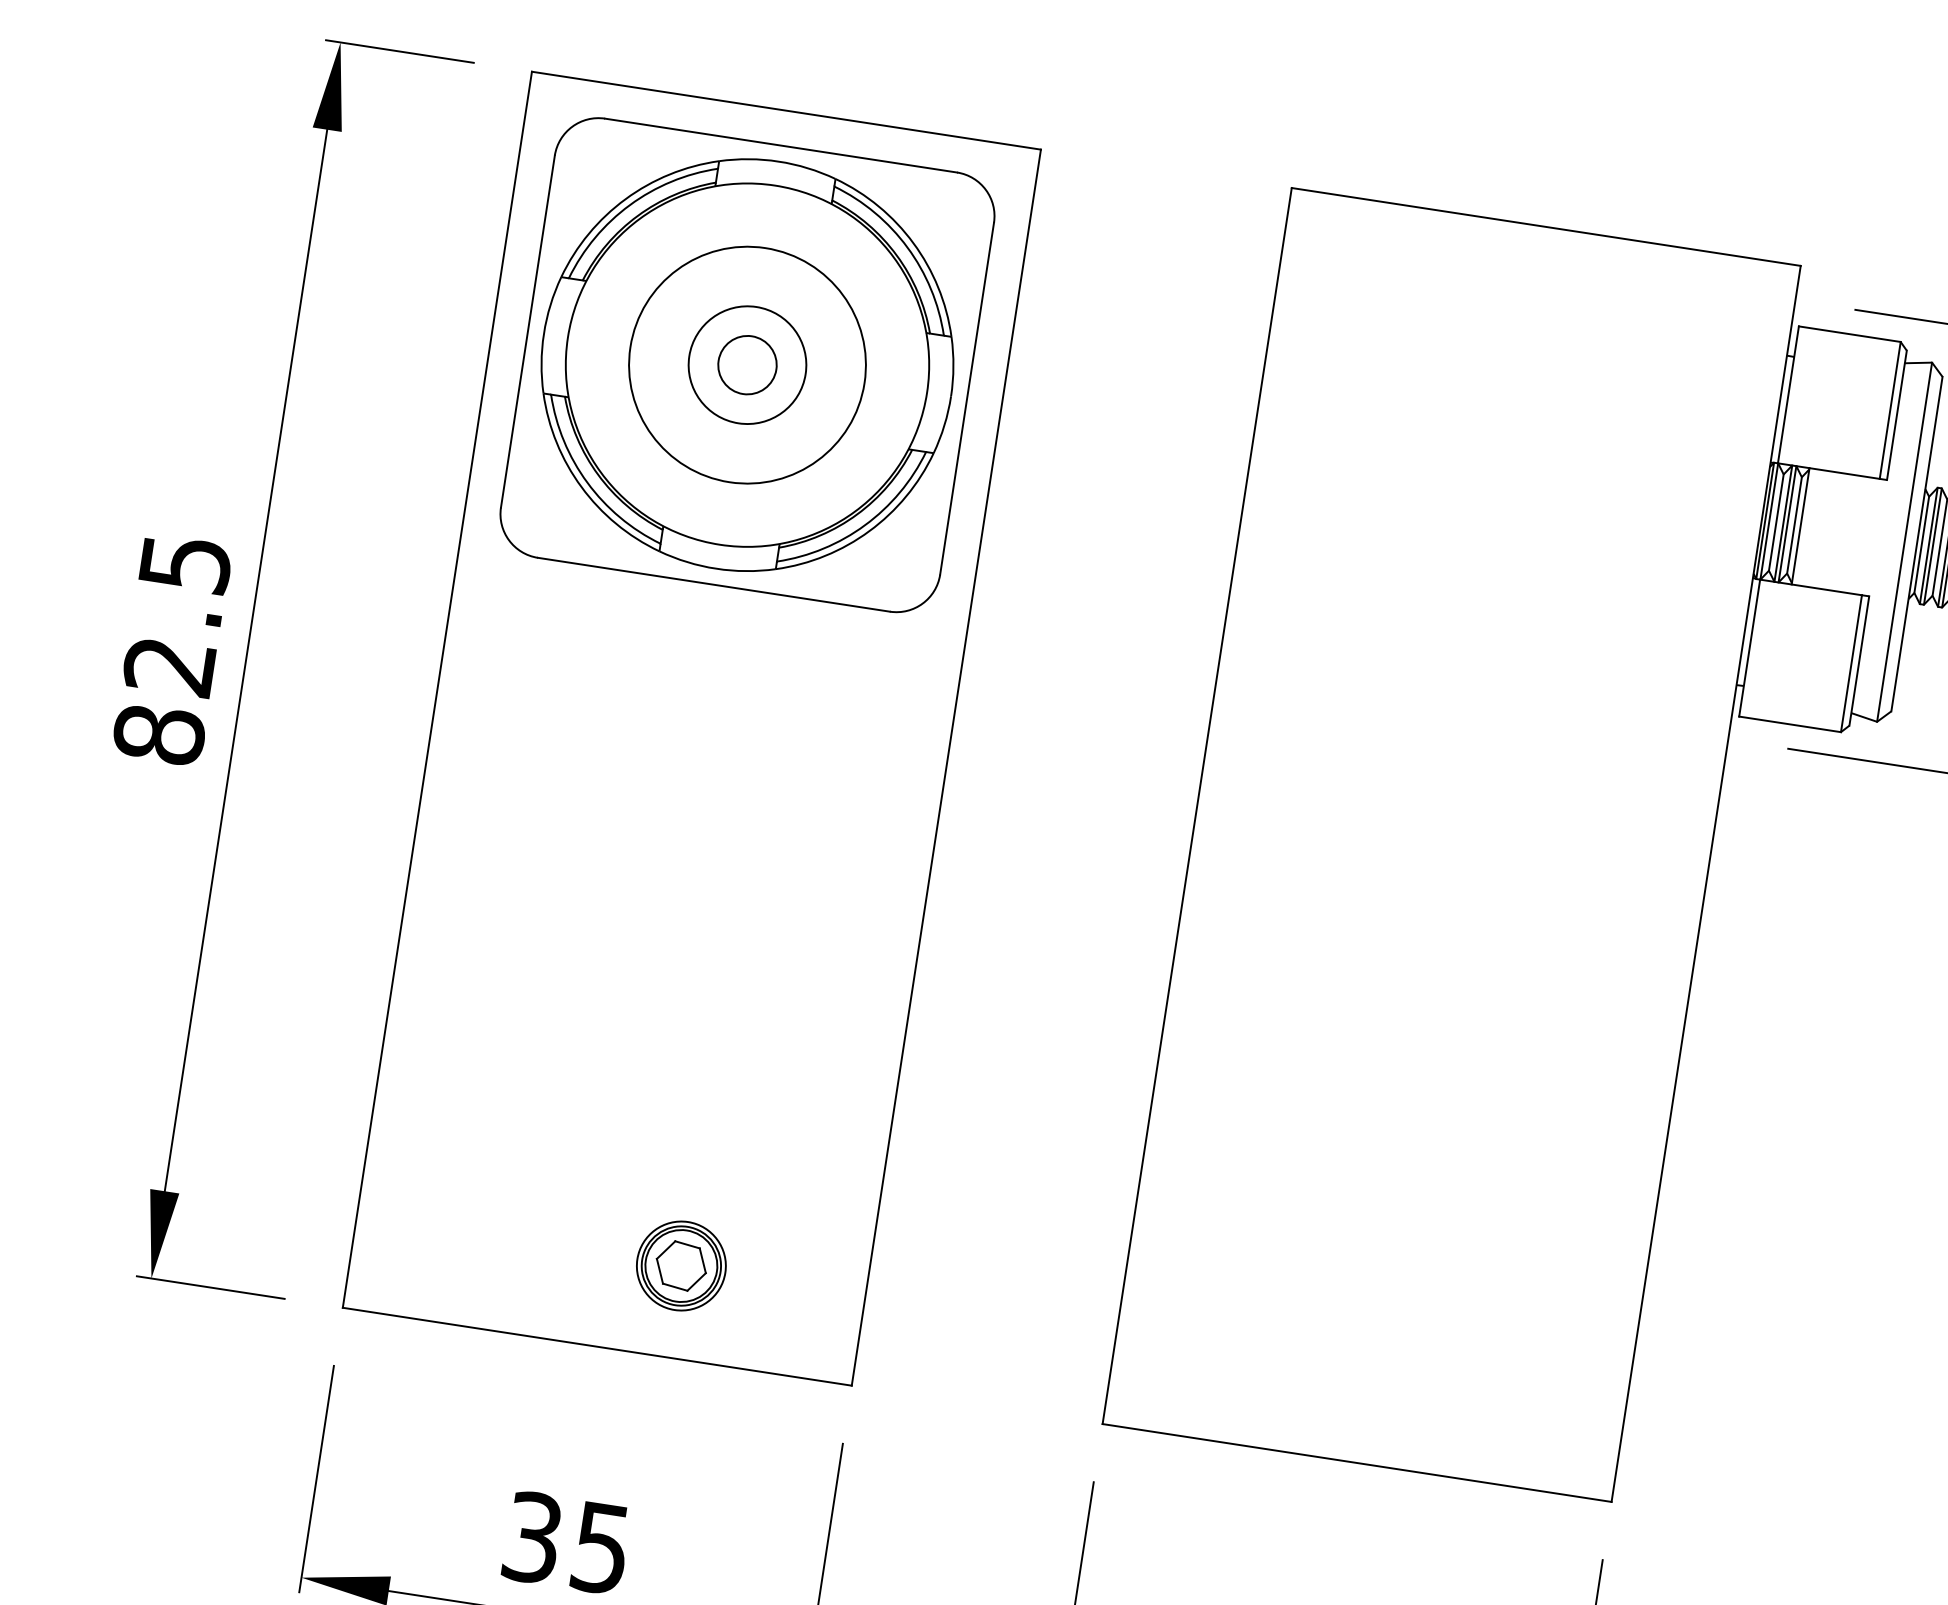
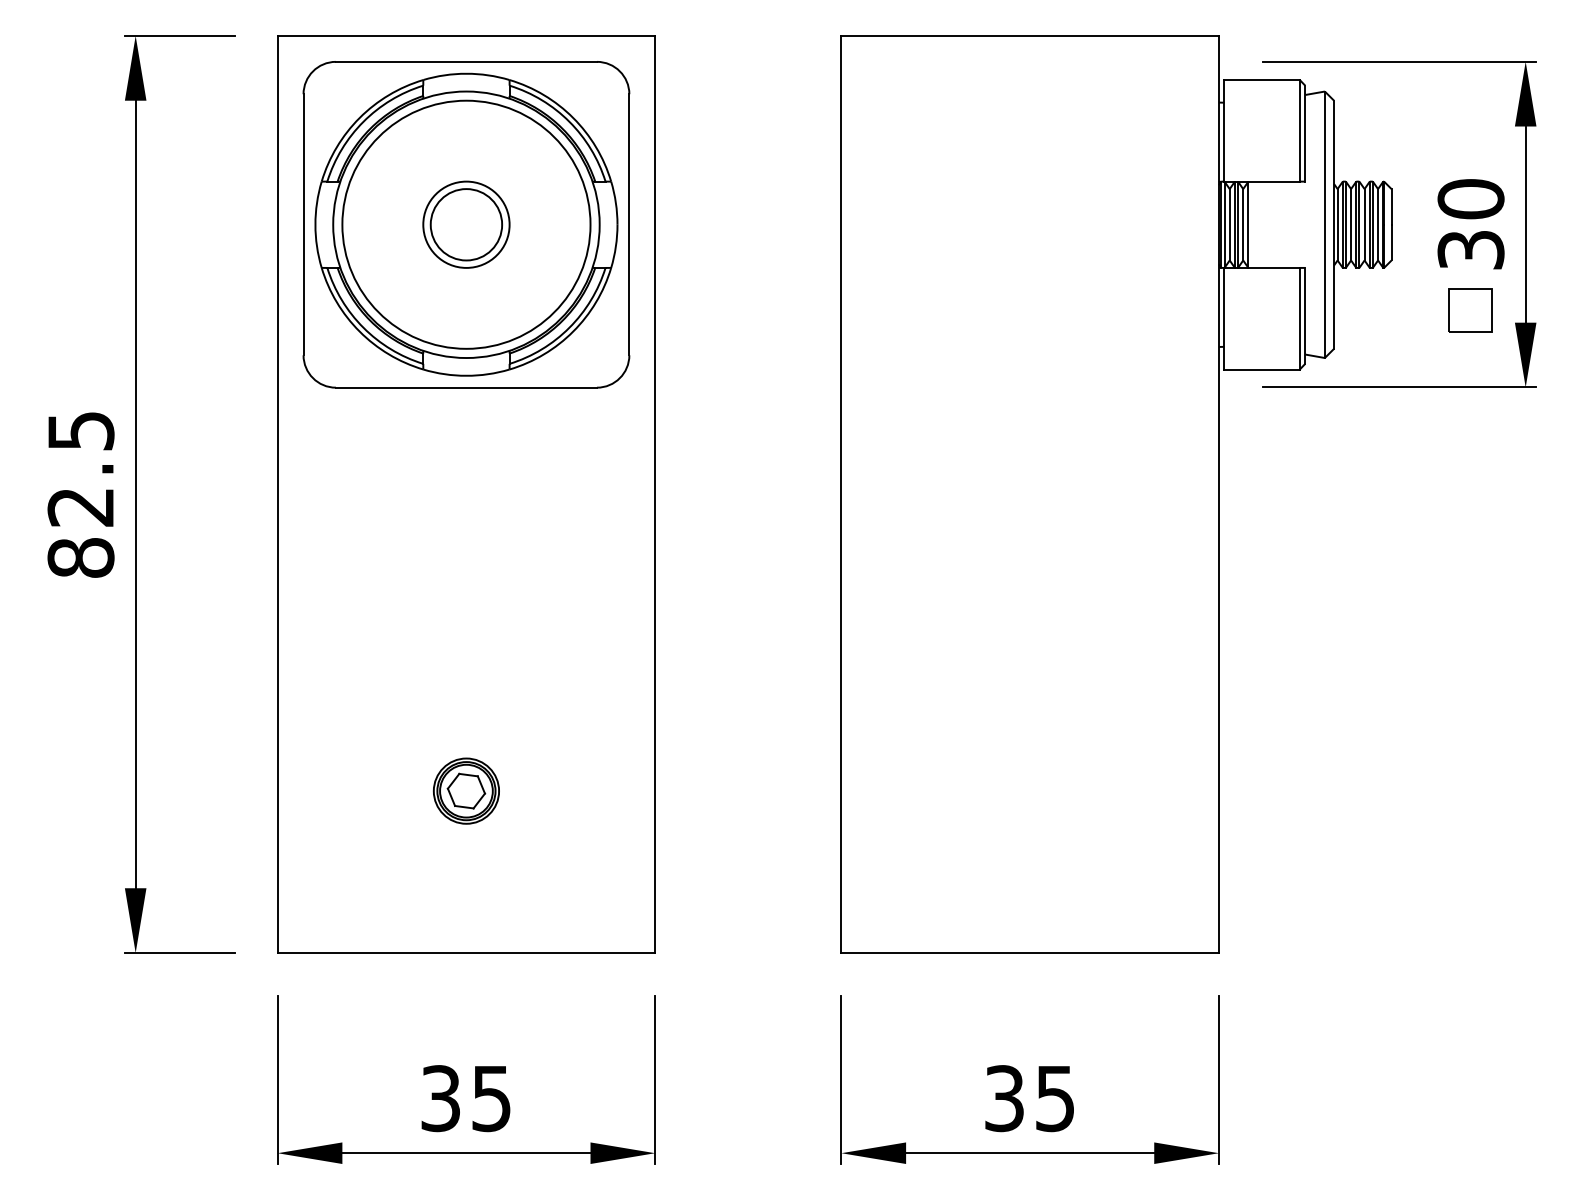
circle: (747, 364) -> (466, 224), size x1.43
circle: (747, 364) -> (466, 224), size x1.67
part: (680, 1264) -> (465, 790), moved

